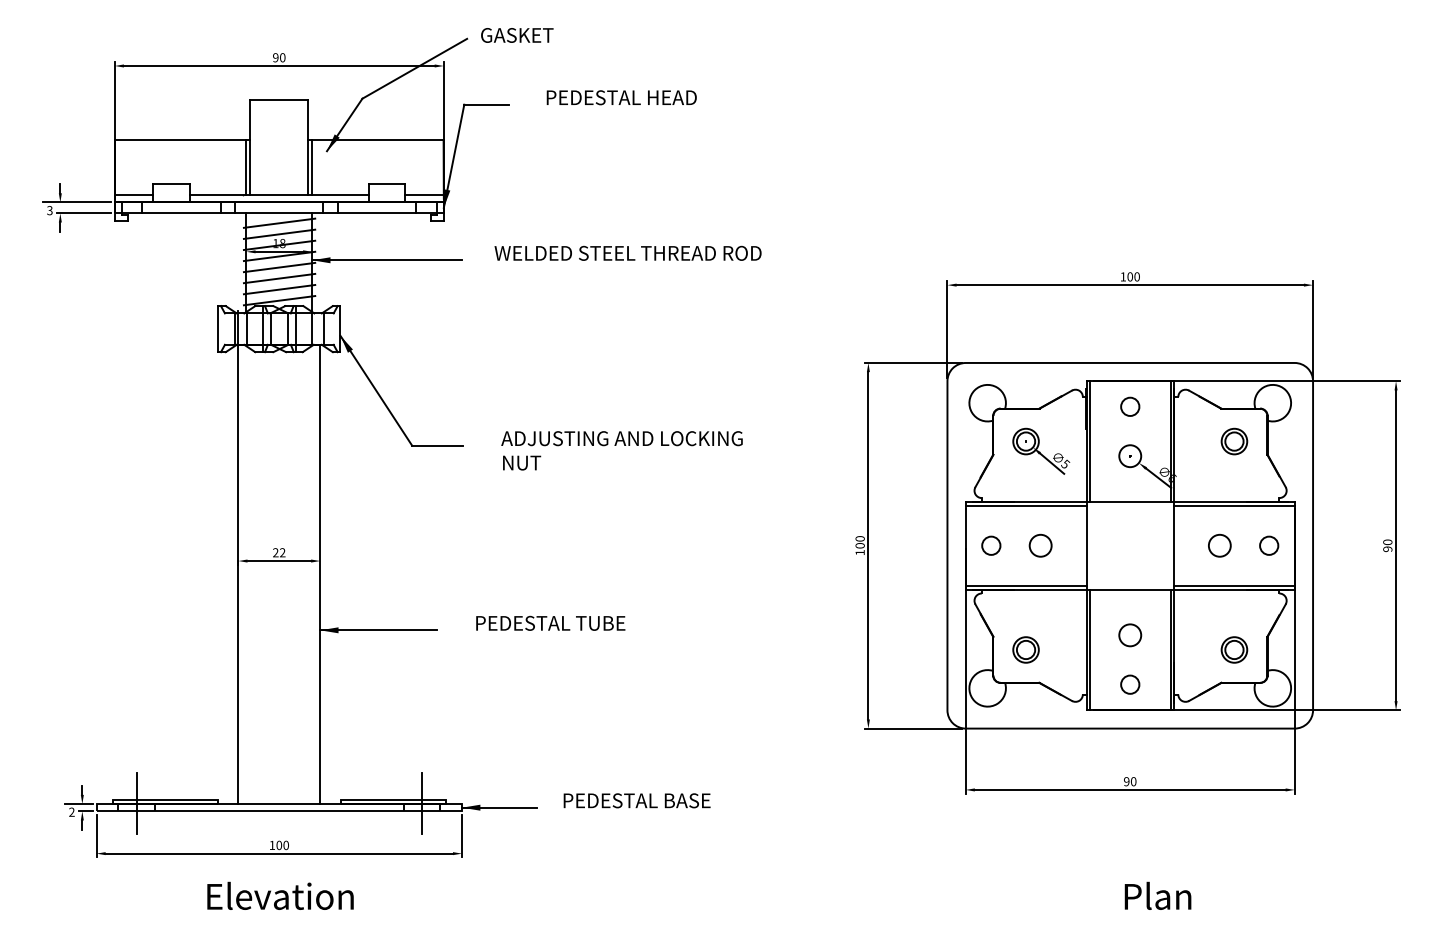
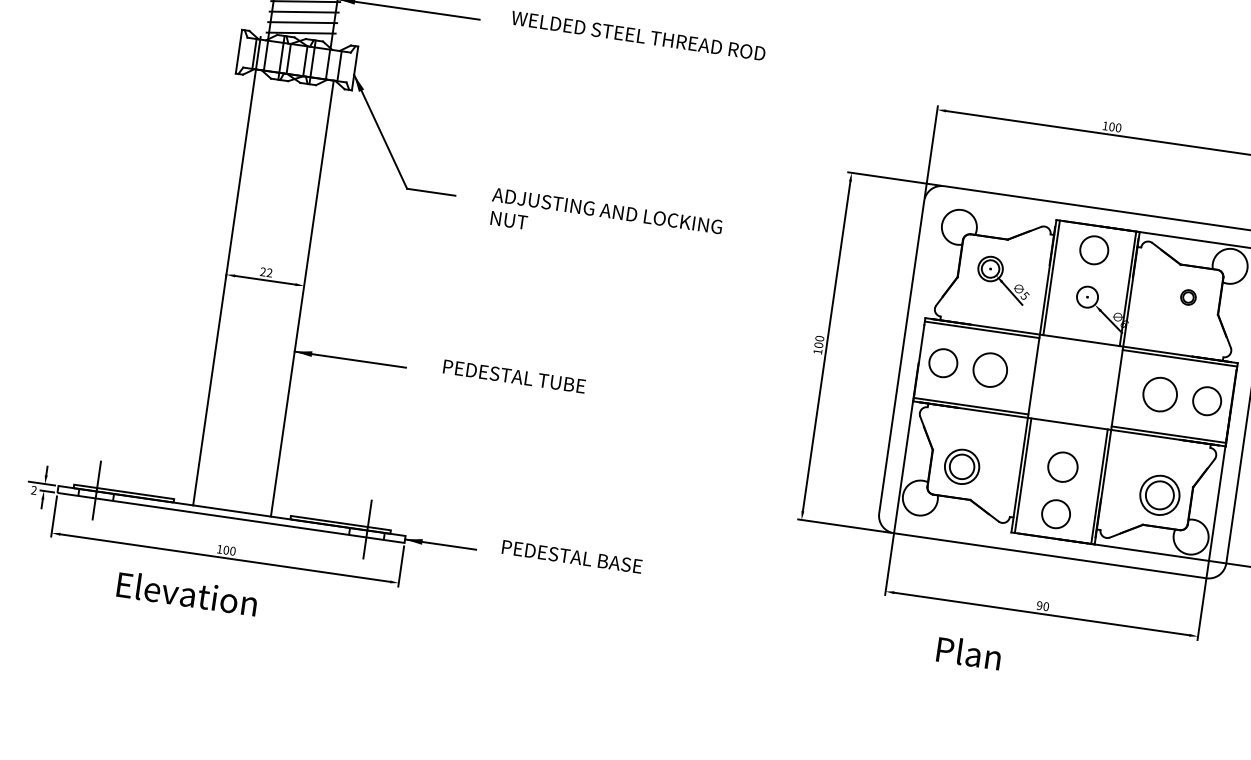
circle: (1130, 406) -> (1094, 250), size x1.6
part: (1234, 441) -> (1188, 297), size x0.6
circle: (991, 545) -> (943, 362), size x1.6
circle: (1040, 545) -> (990, 369), size x1.6
circle: (1219, 545) -> (1160, 394), size x1.6
circle: (1269, 545) -> (1207, 401), size x1.6
circle: (1130, 635) -> (1063, 467), size x1.4
part: (1025, 649) -> (961, 466), size x1.4
part: (1234, 649) -> (1160, 494), size x1.6
circle: (1130, 684) -> (1056, 513), size x1.6
text: (280, 895) -> (187, 593), moved
text: (1157, 895) -> (968, 652), moved

